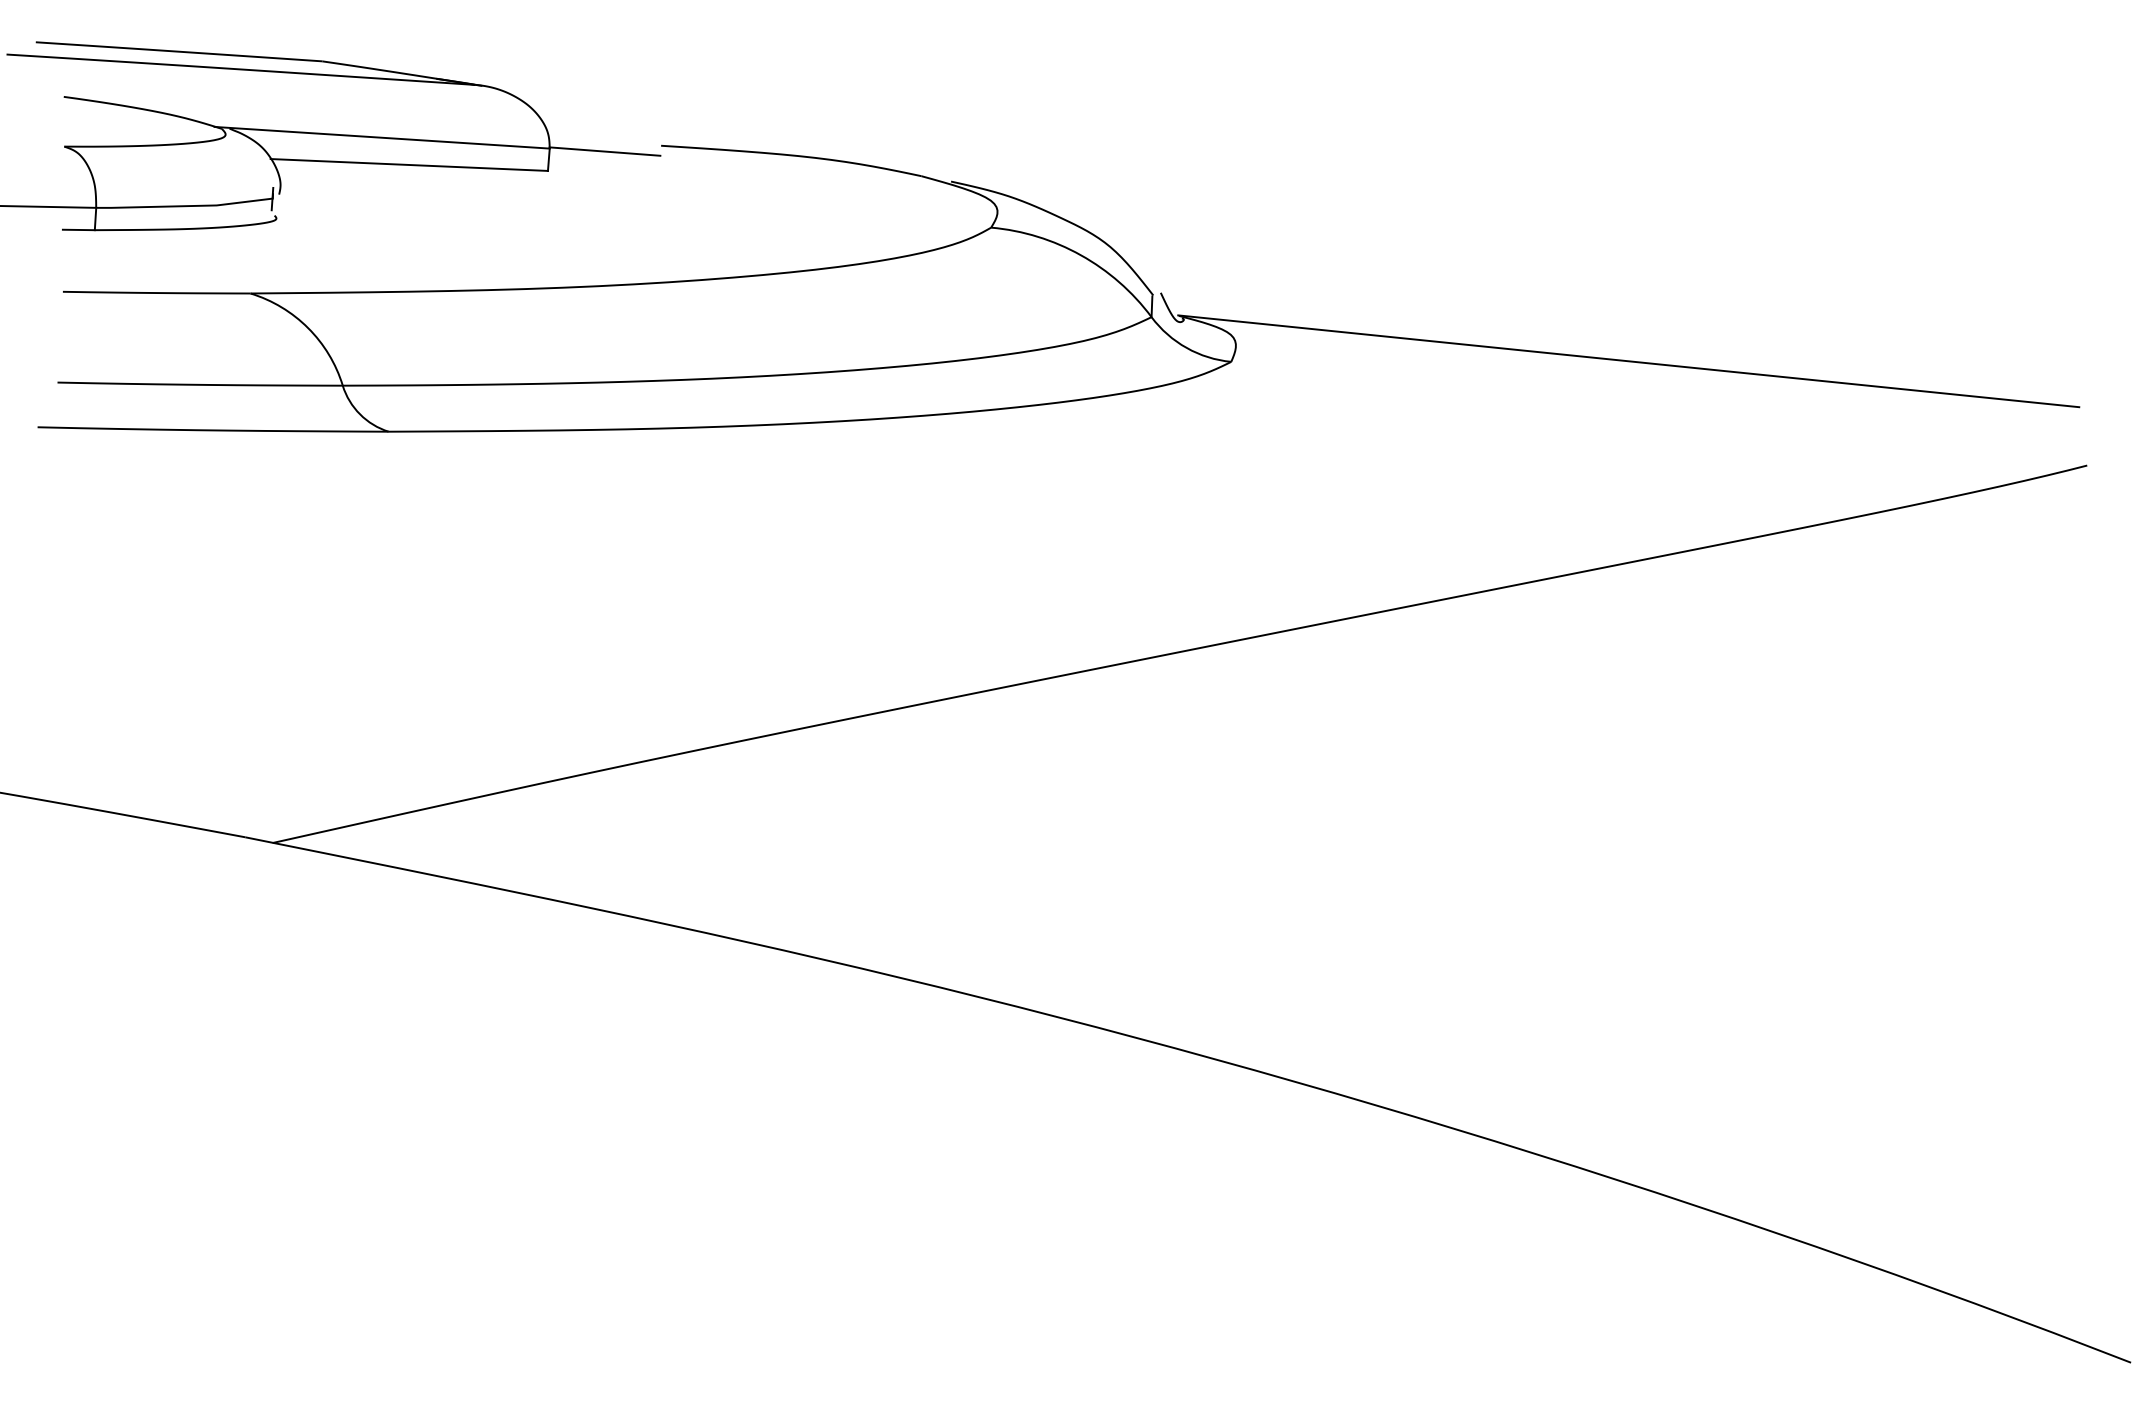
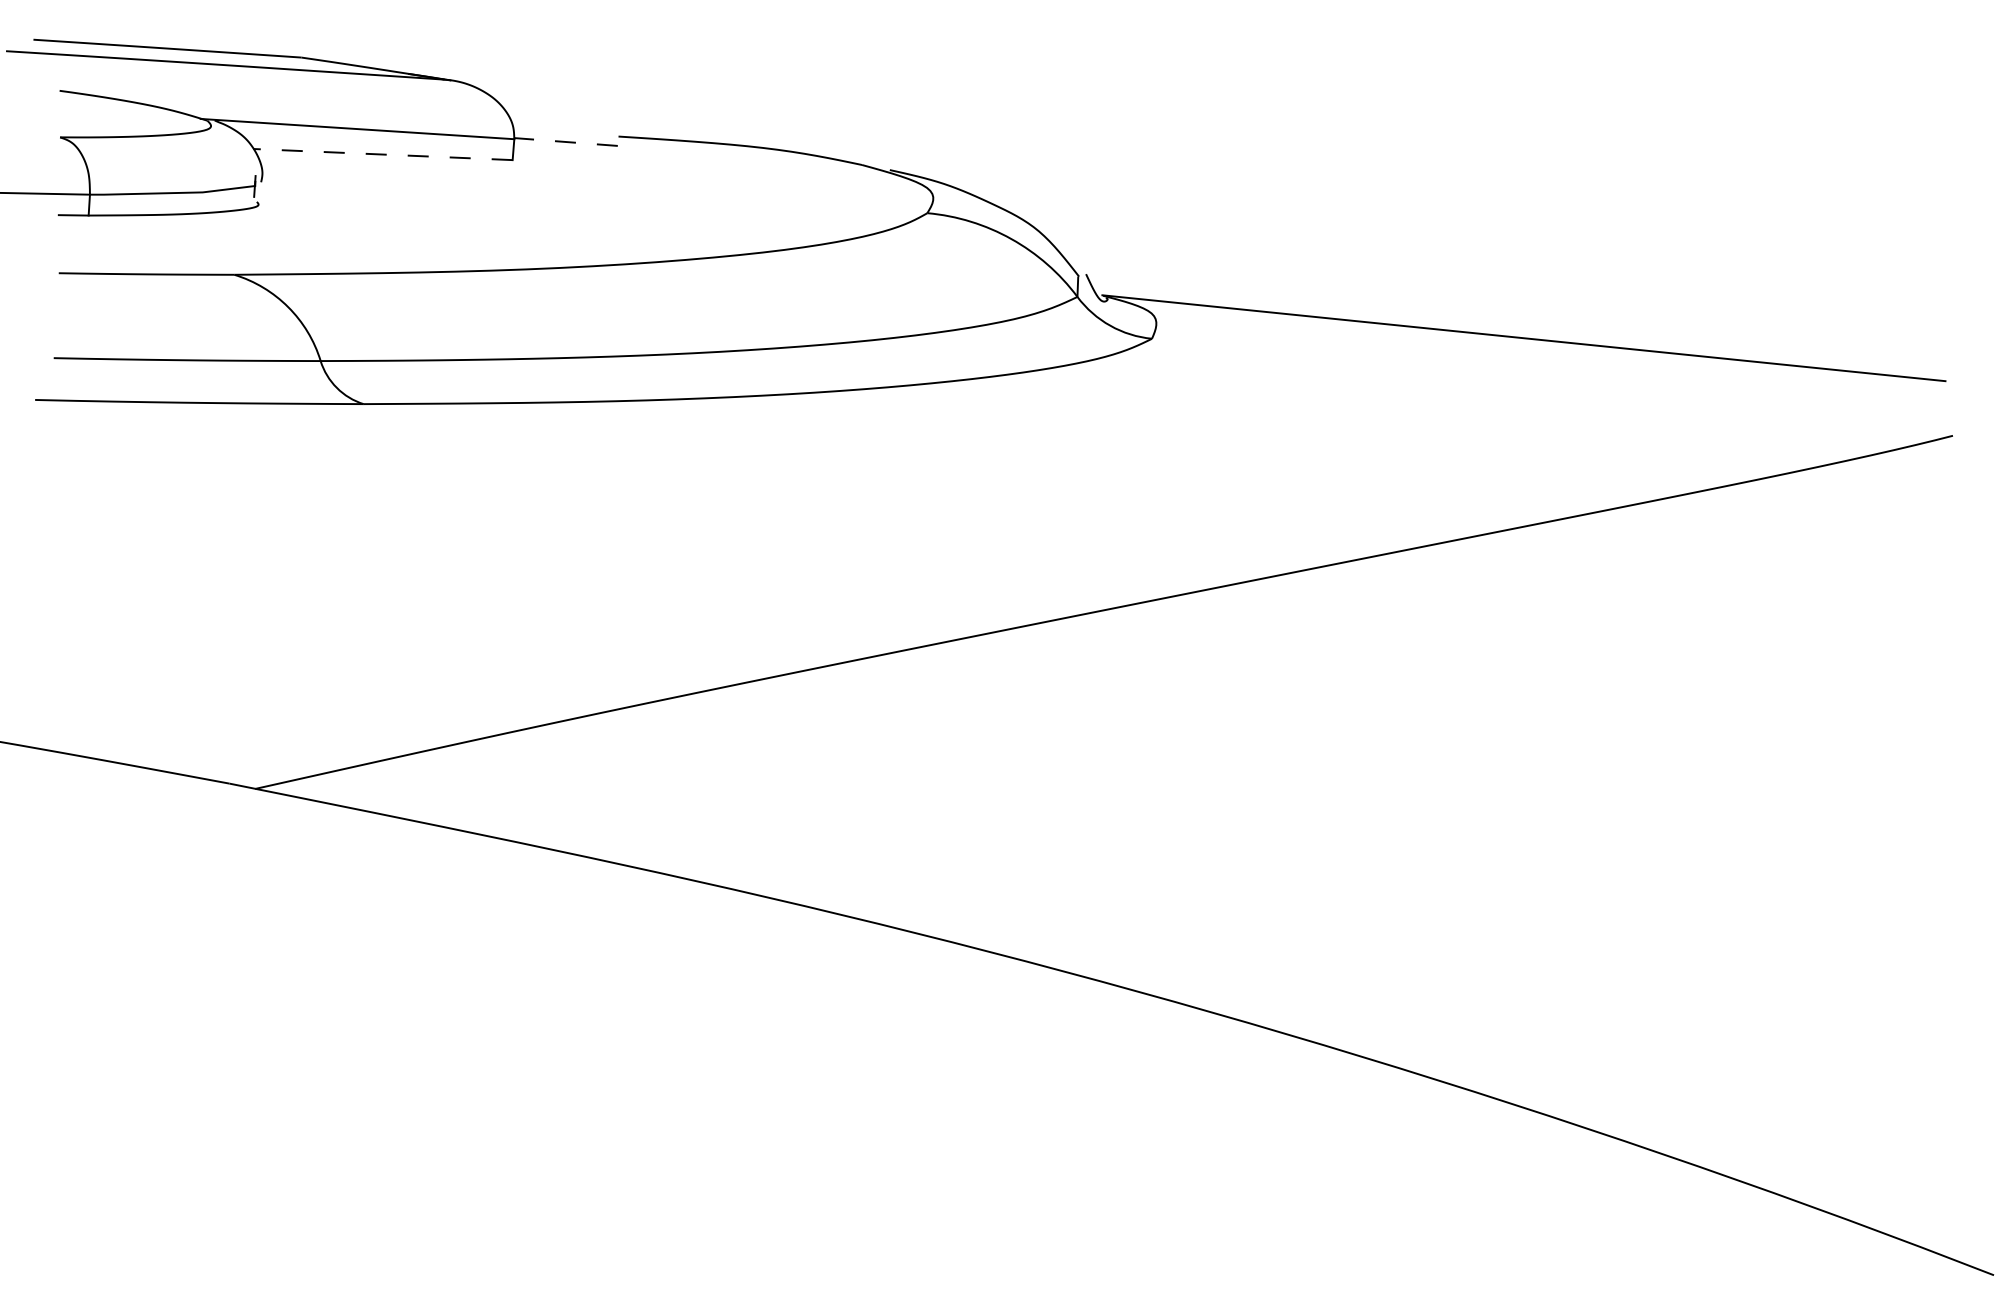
line: (605, 151) -> (566, 141), solid -> dashed
line: (409, 164) -> (383, 154), solid -> dashed

